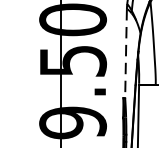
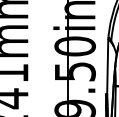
line: (125, 54) -> (107, 67), dashed -> solid

